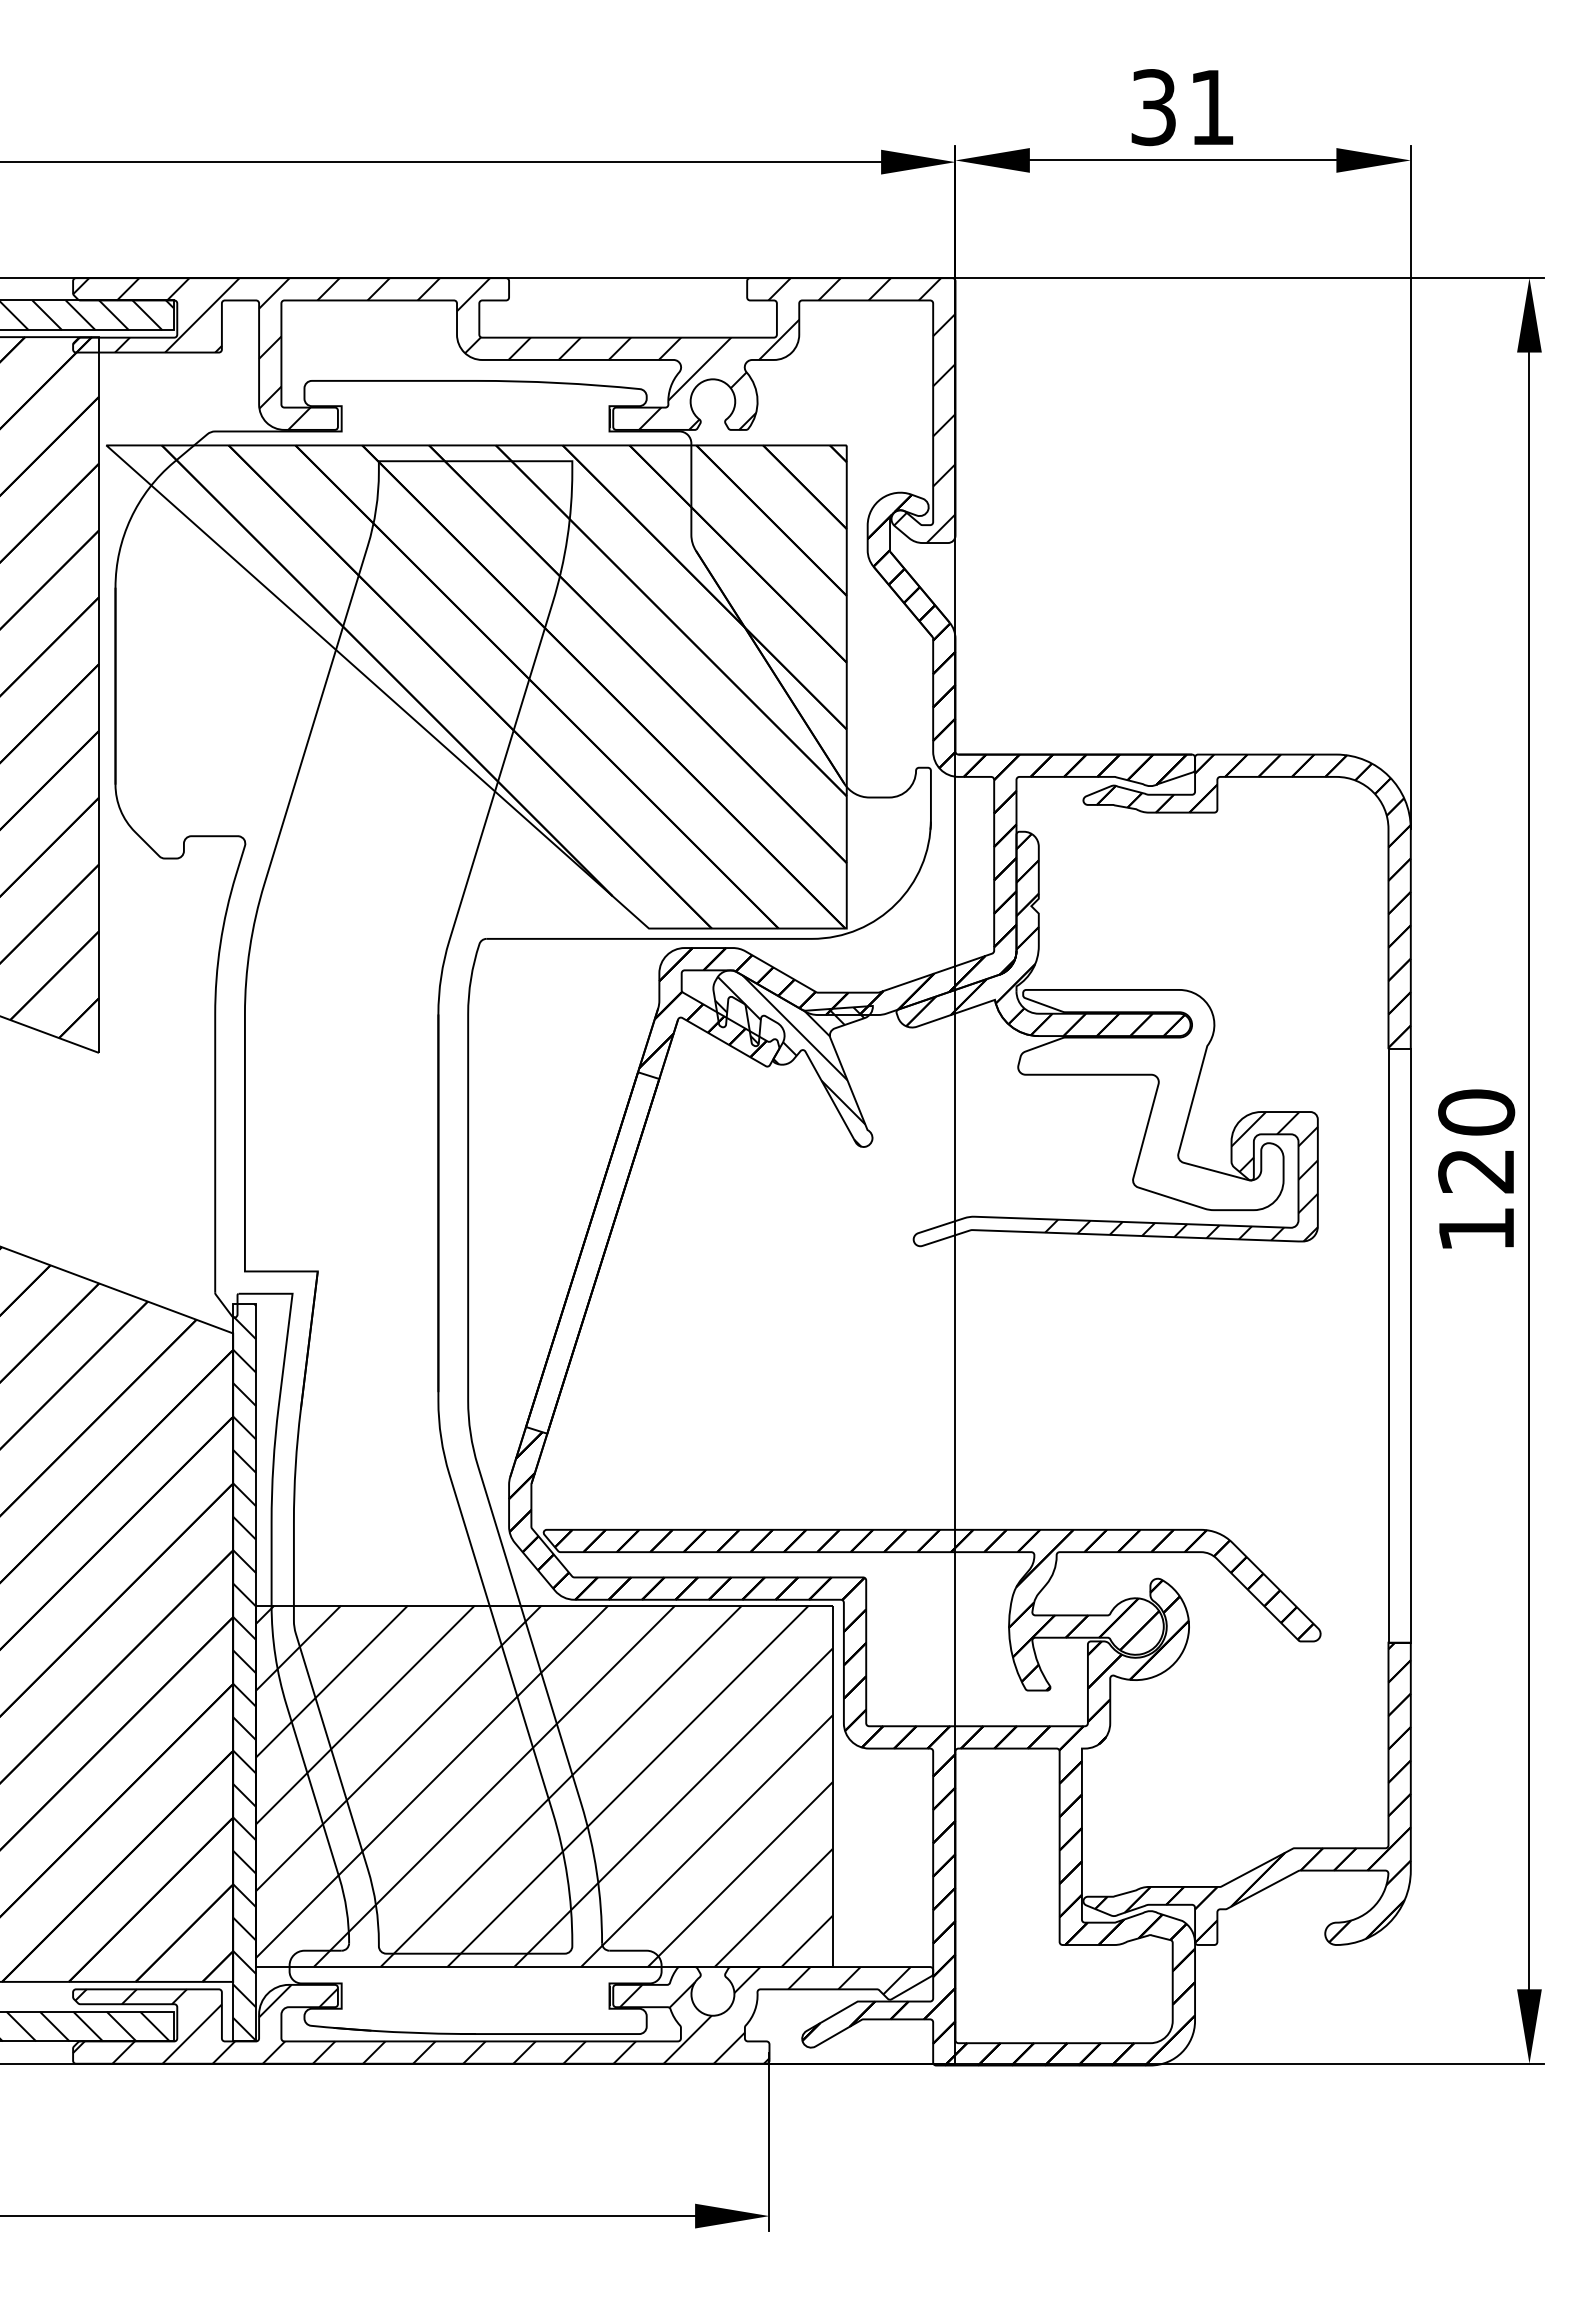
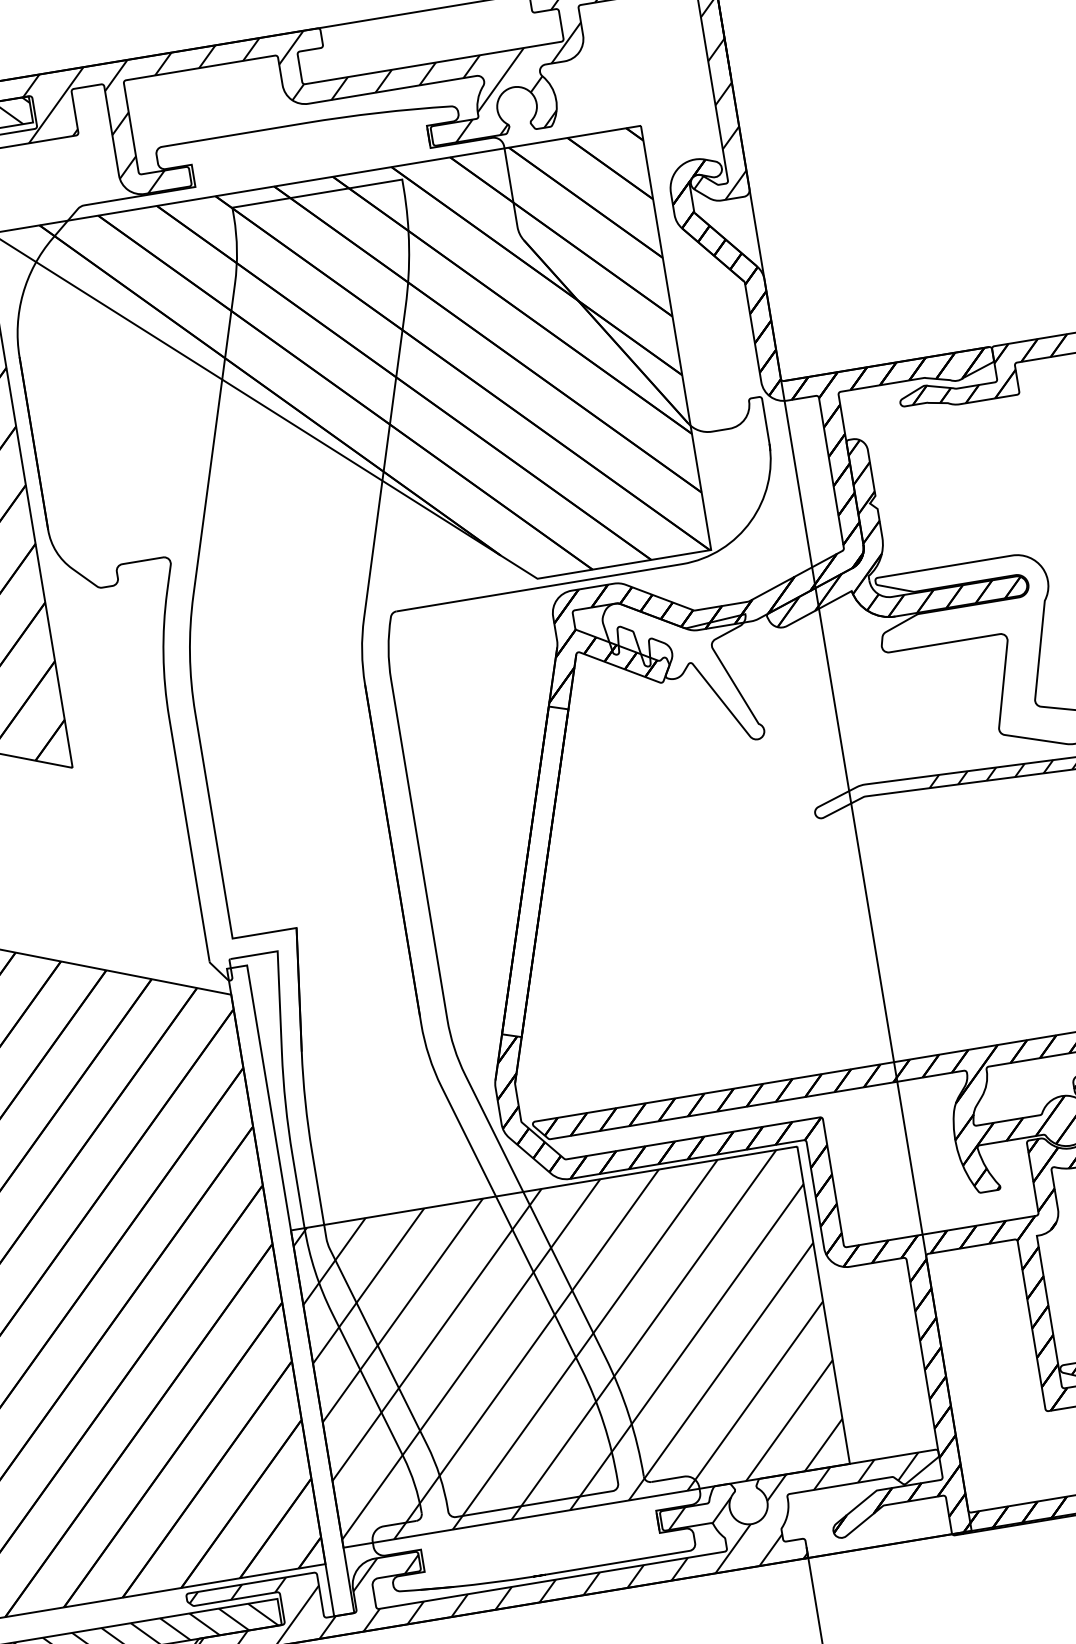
hatch: (790, 1060) -> (680, 674), removed
hatch: (244, 1671) -> (290, 1289), removed

